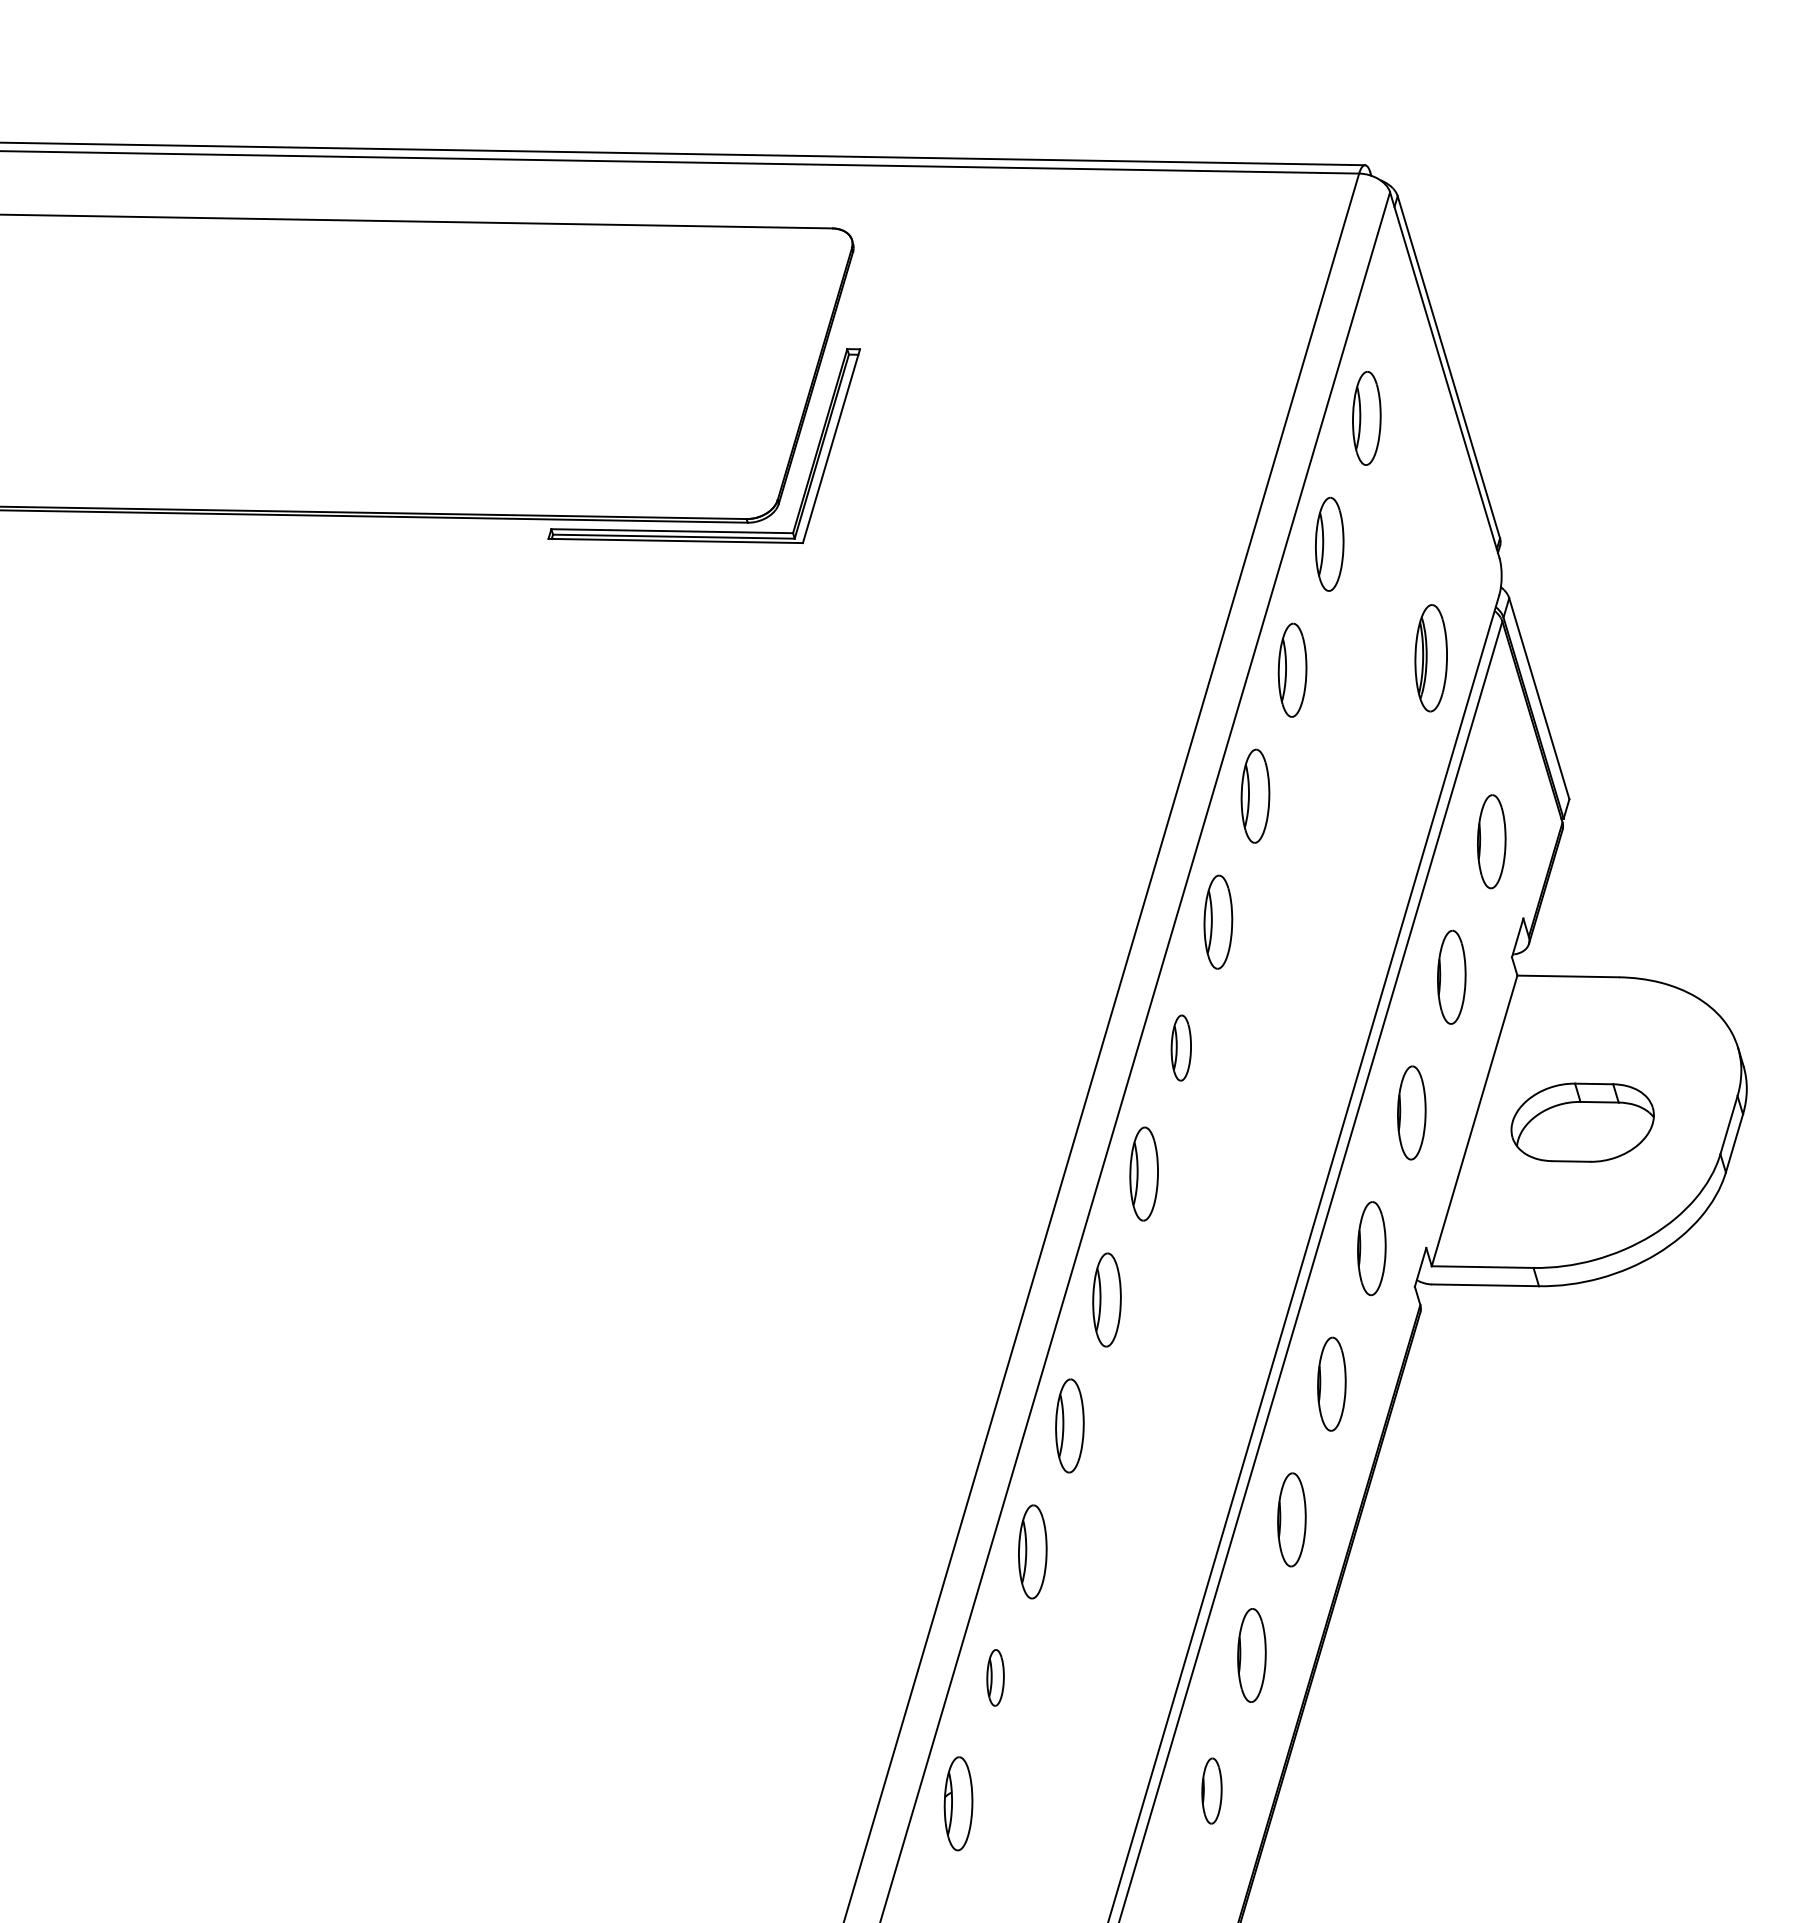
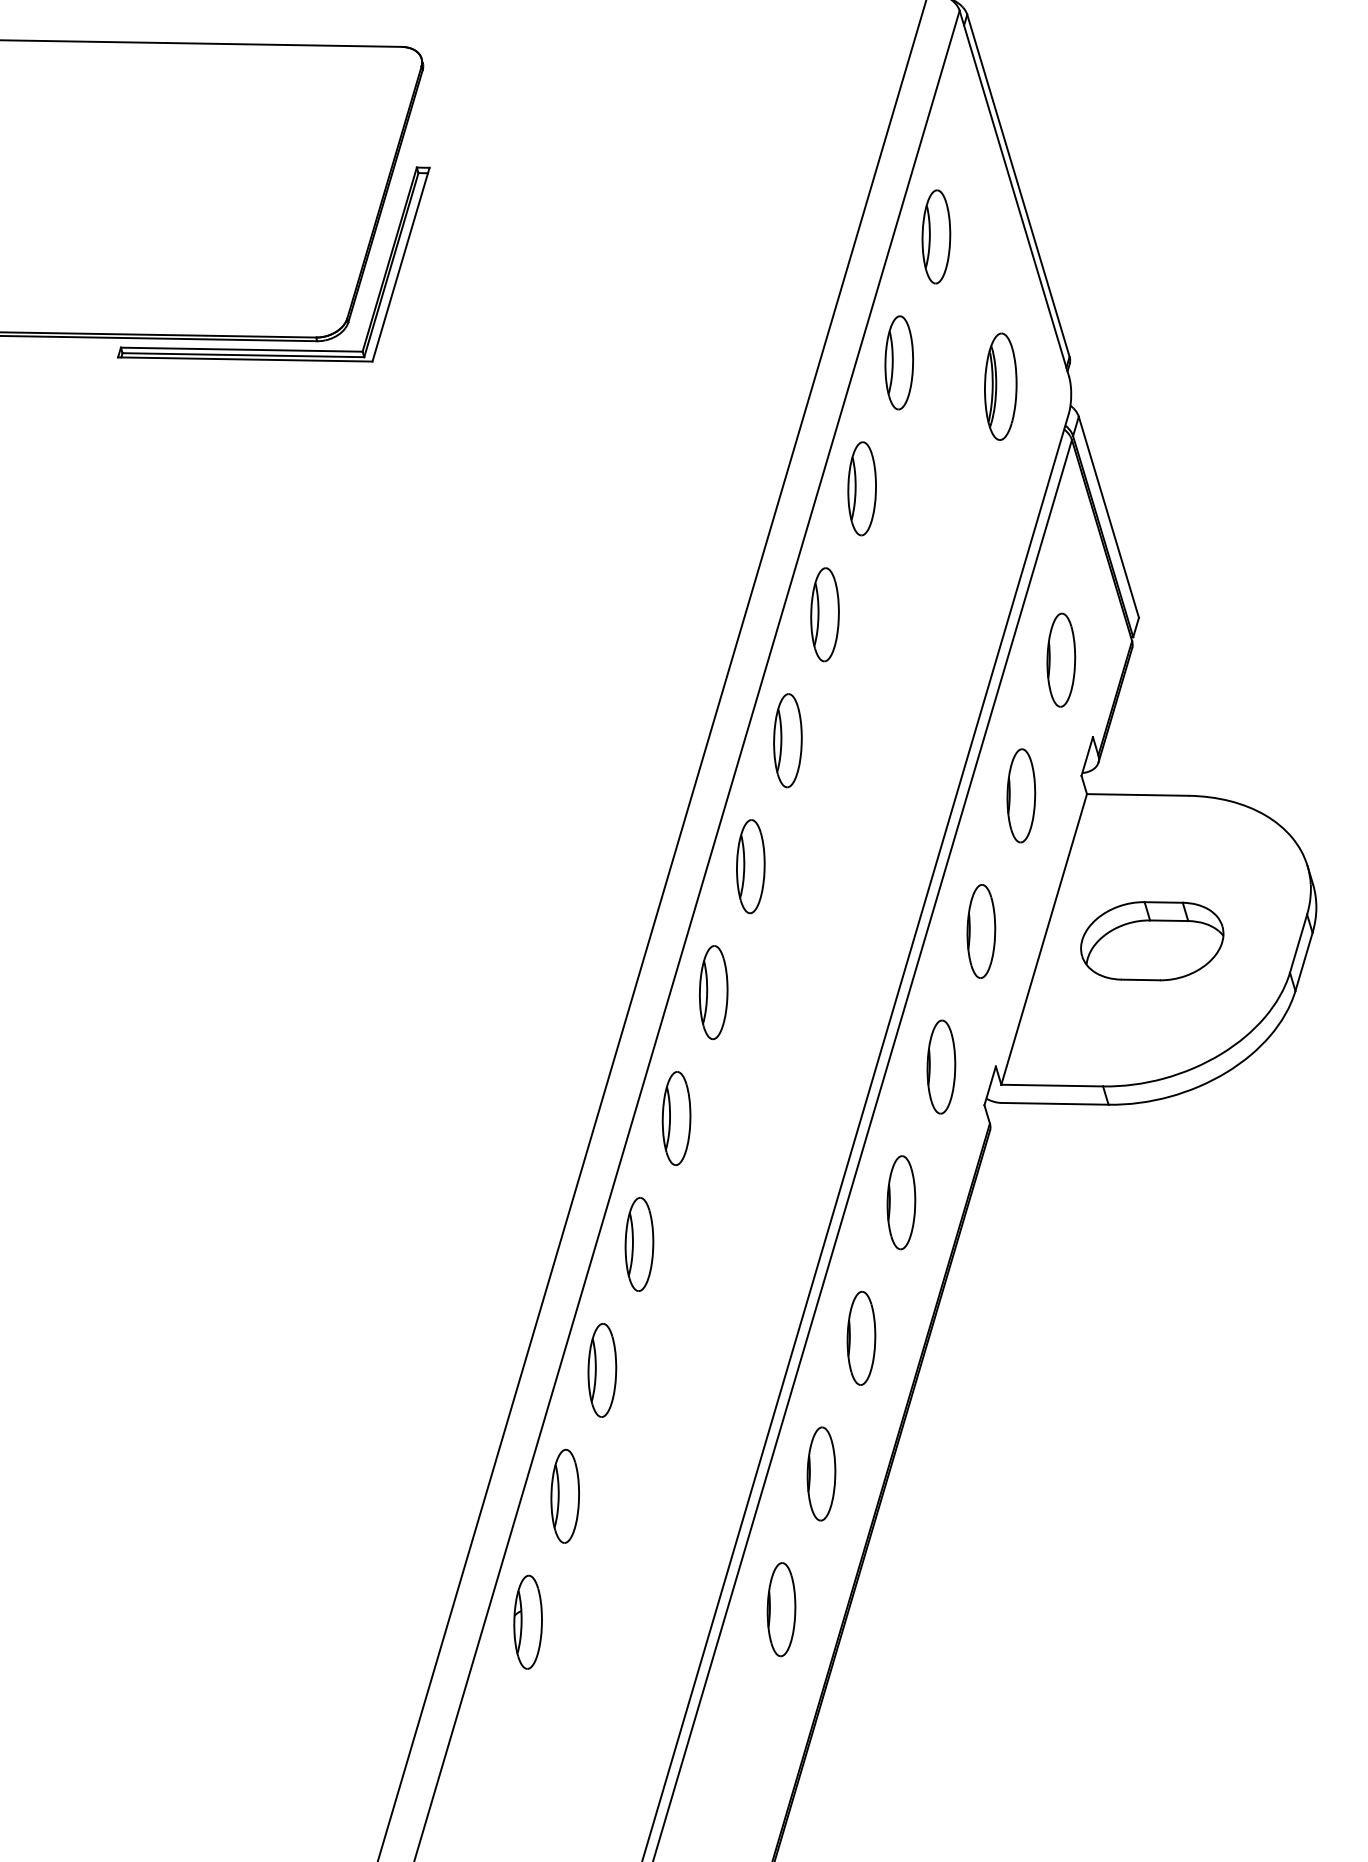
part: (1430, 658) -> (1000, 387), moved
part: (1181, 1047) -> (751, 866), size x1.43
part: (995, 1677) -> (565, 1496), size x1.67
part: (1211, 1790) -> (781, 1609), size x1.43

